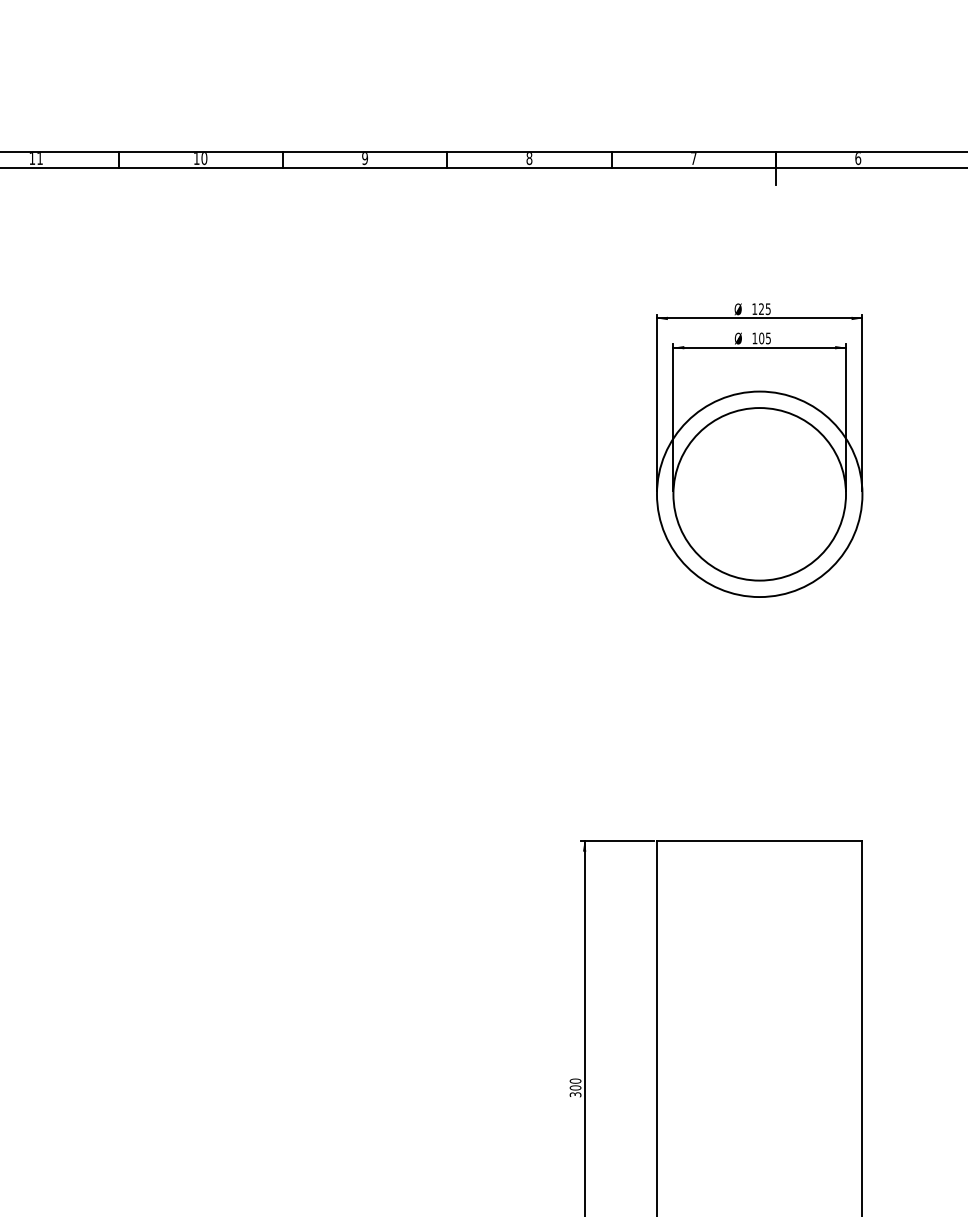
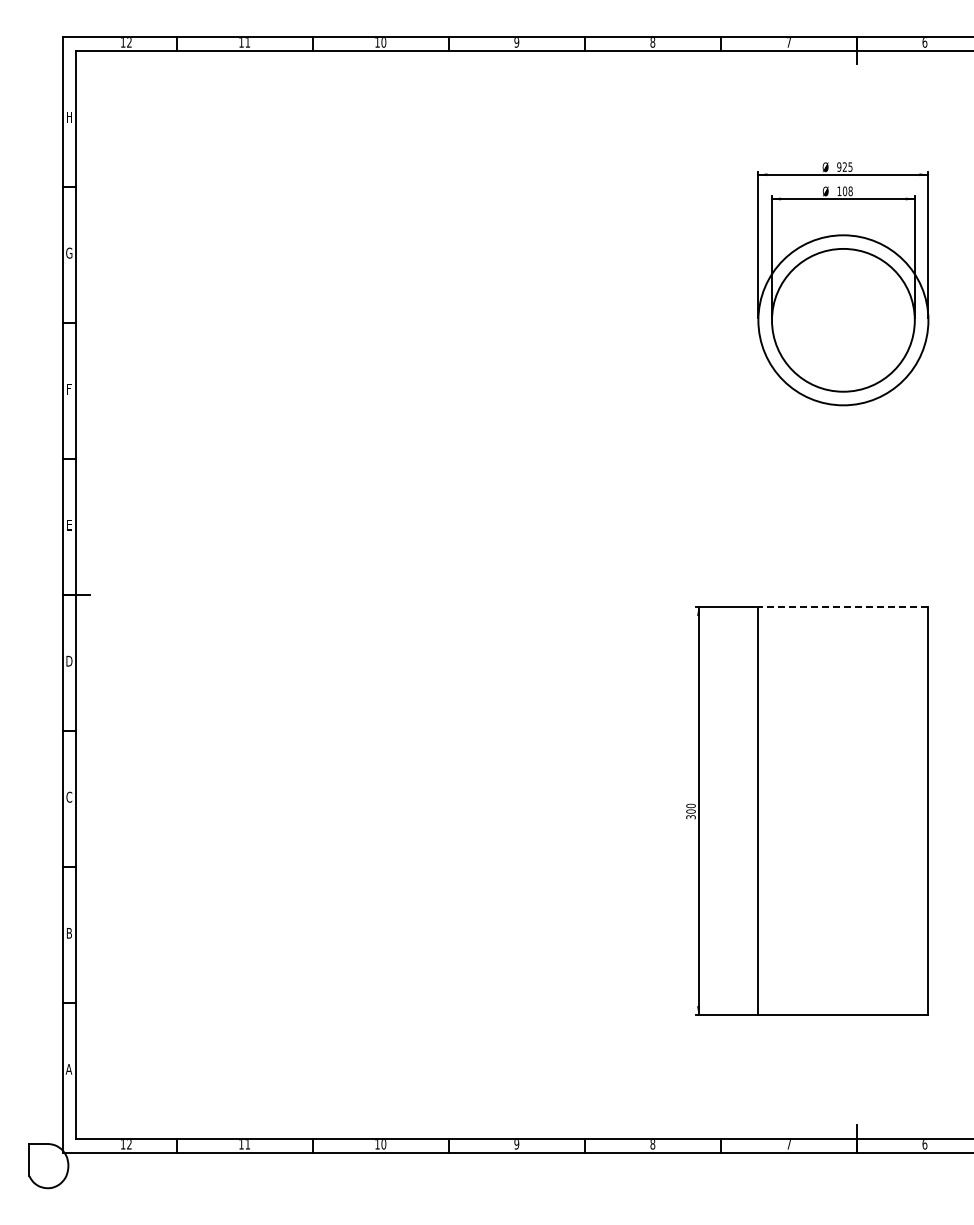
text: (754, 308) -> (839, 166), 125 -> 925
text: (768, 338) -> (850, 191), 105 -> 108
line: (758, 841) -> (842, 607), solid -> dashed

